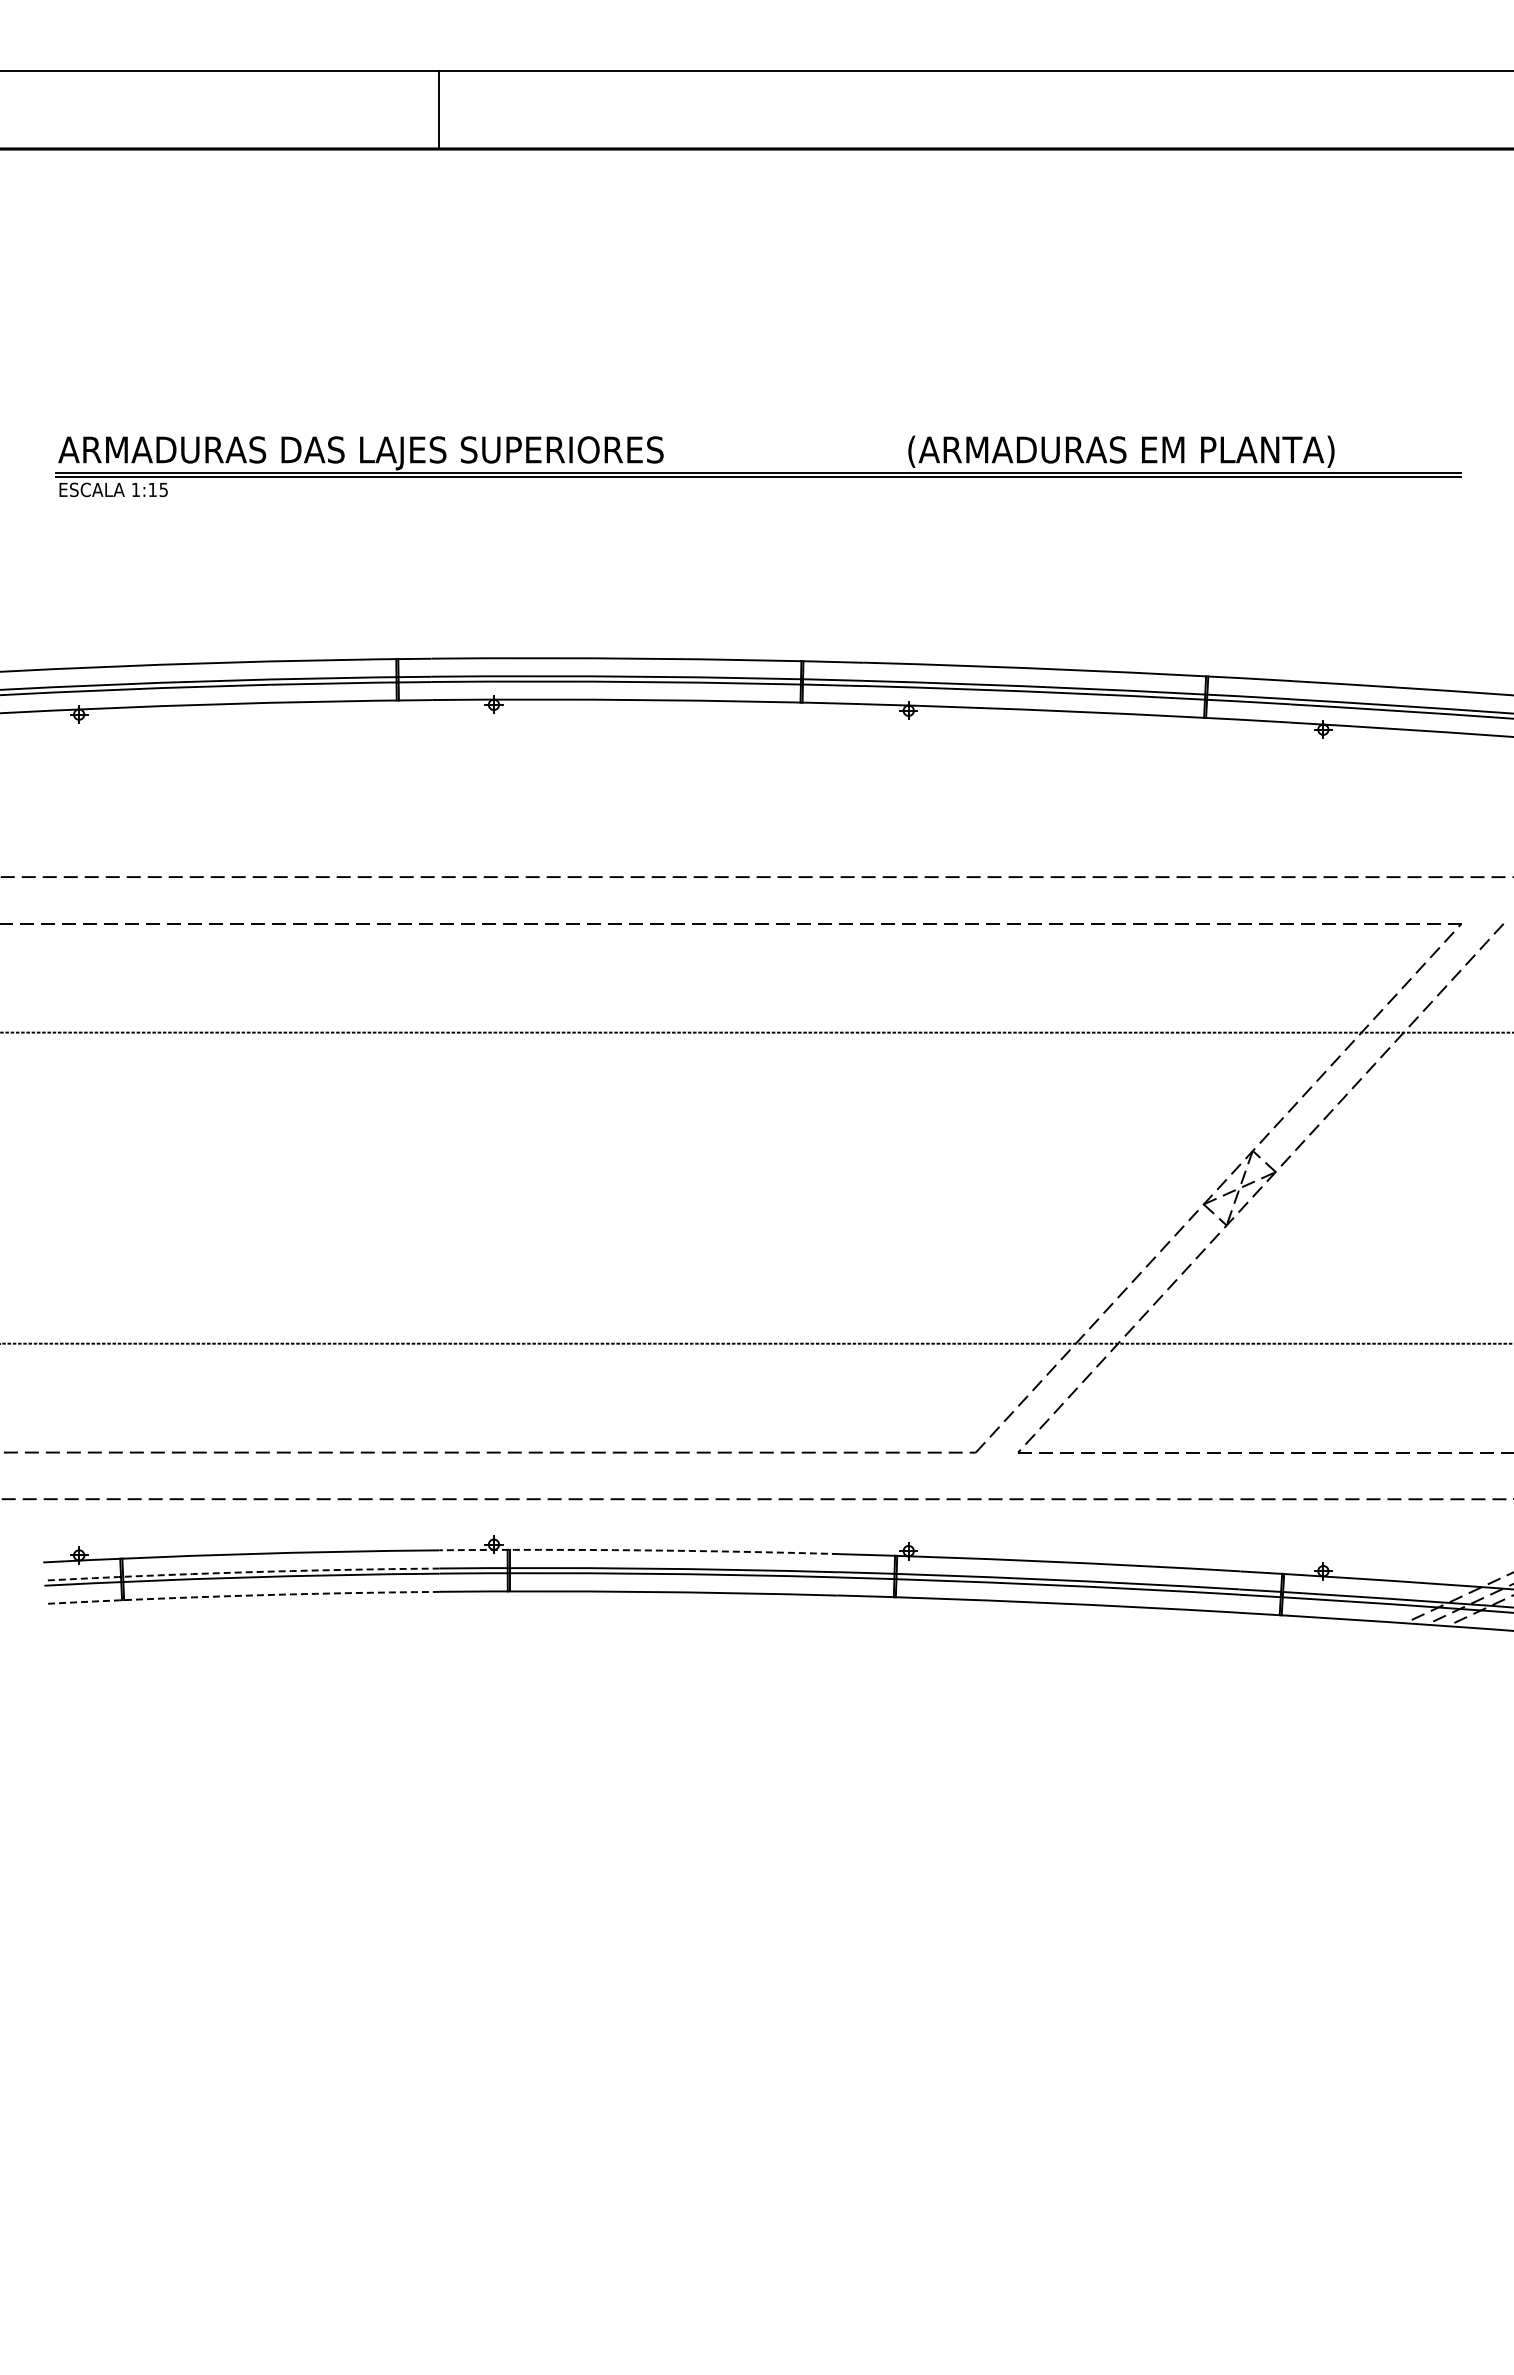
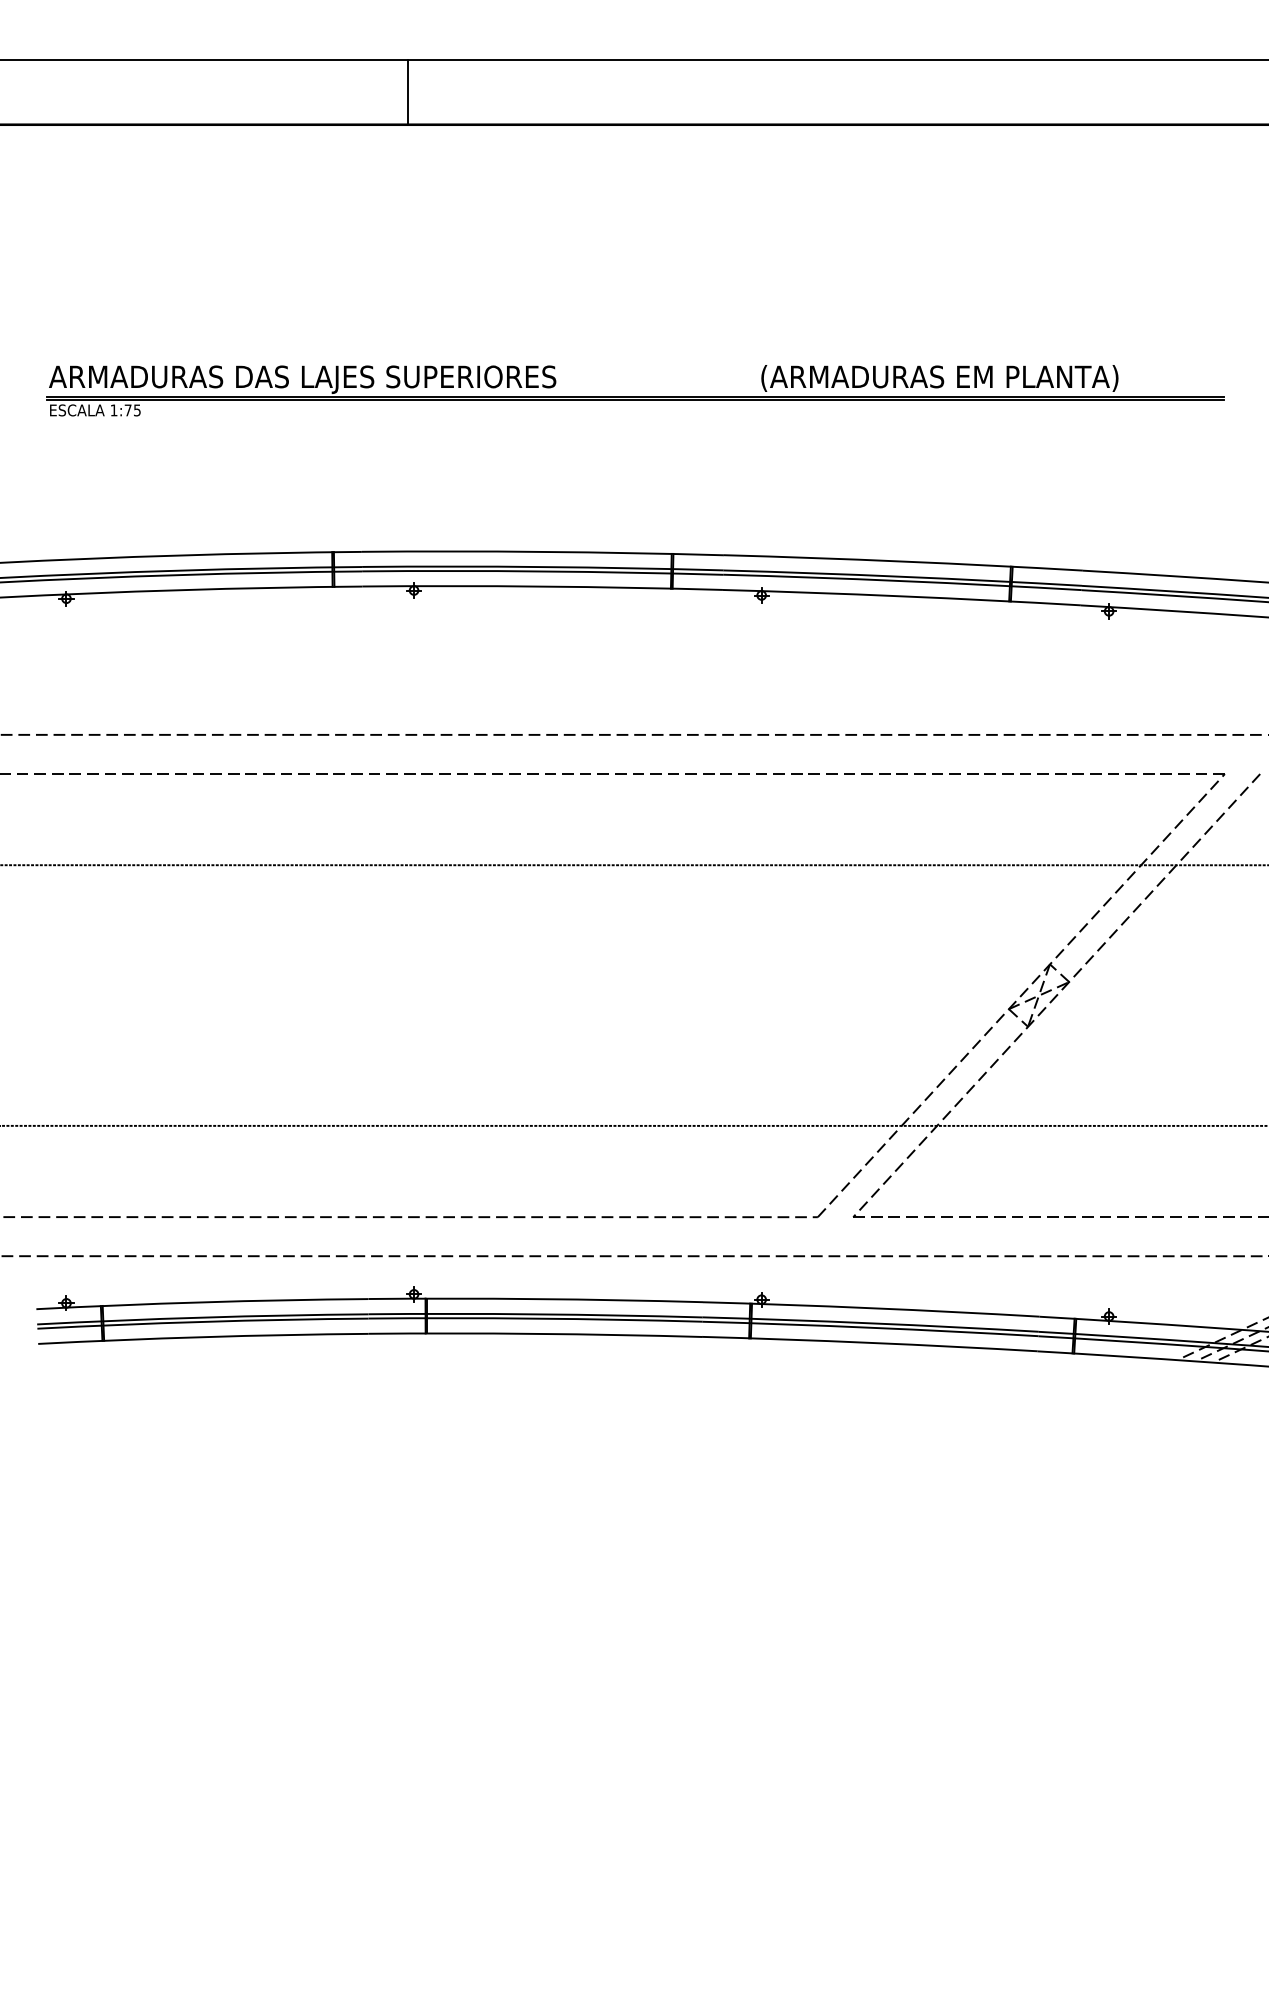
line: (439, 110) -> (407, 92), moved
text: (152, 489) -> (127, 410), 1:15 -> 1:75
arc: (639, 1550) -> (536, 1299), dashed -> solid
arc: (241, 1572) -> (202, 1317), dashed -> solid
arc: (242, 1595) -> (203, 1336), dashed -> solid

